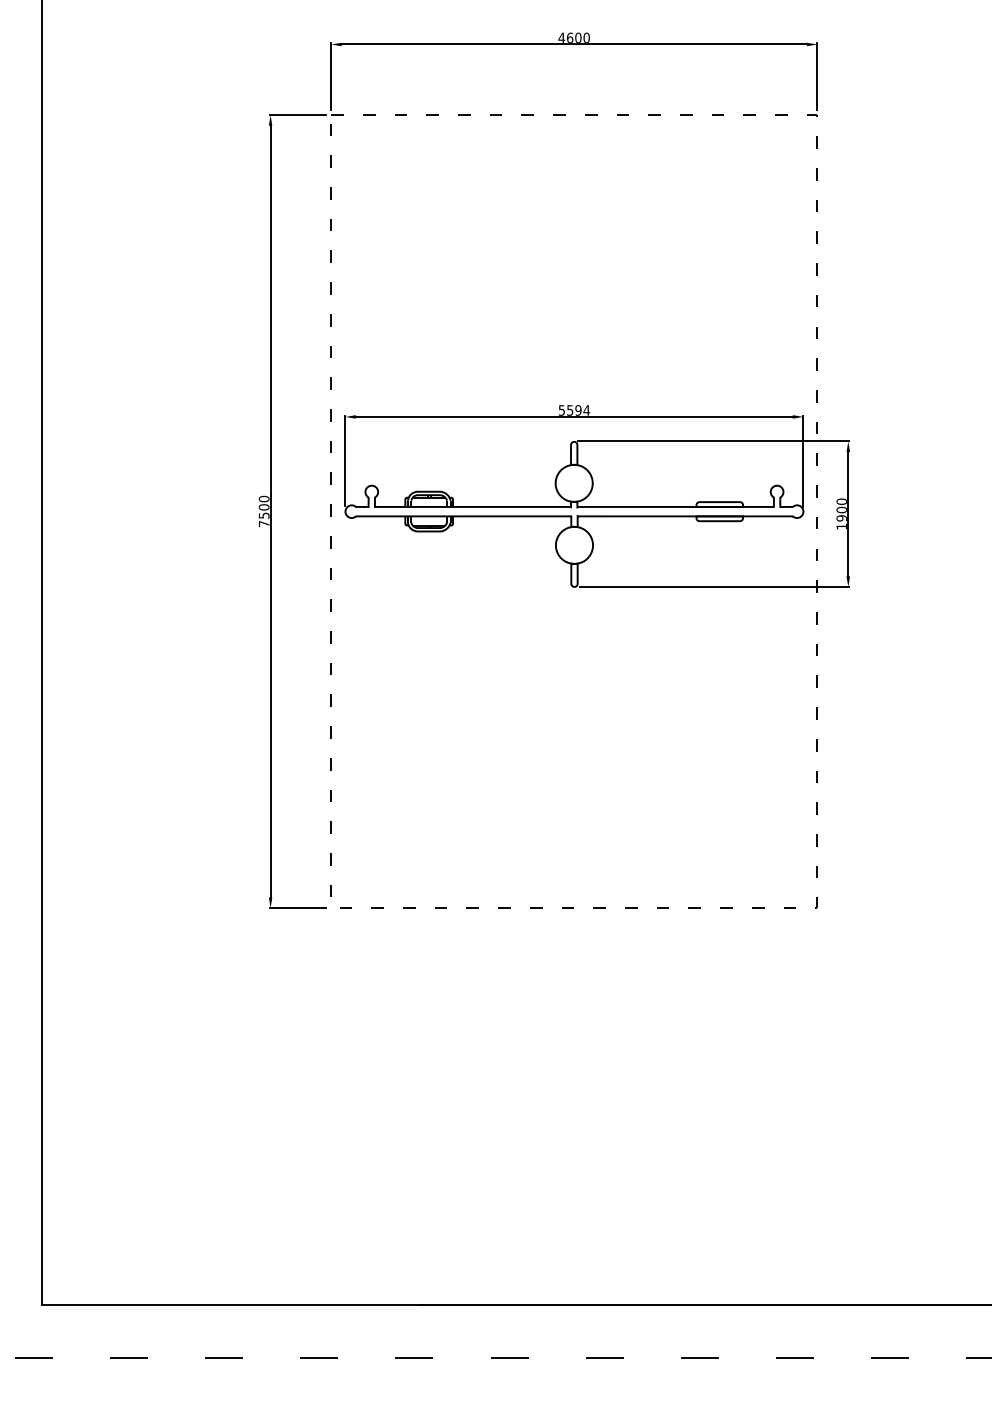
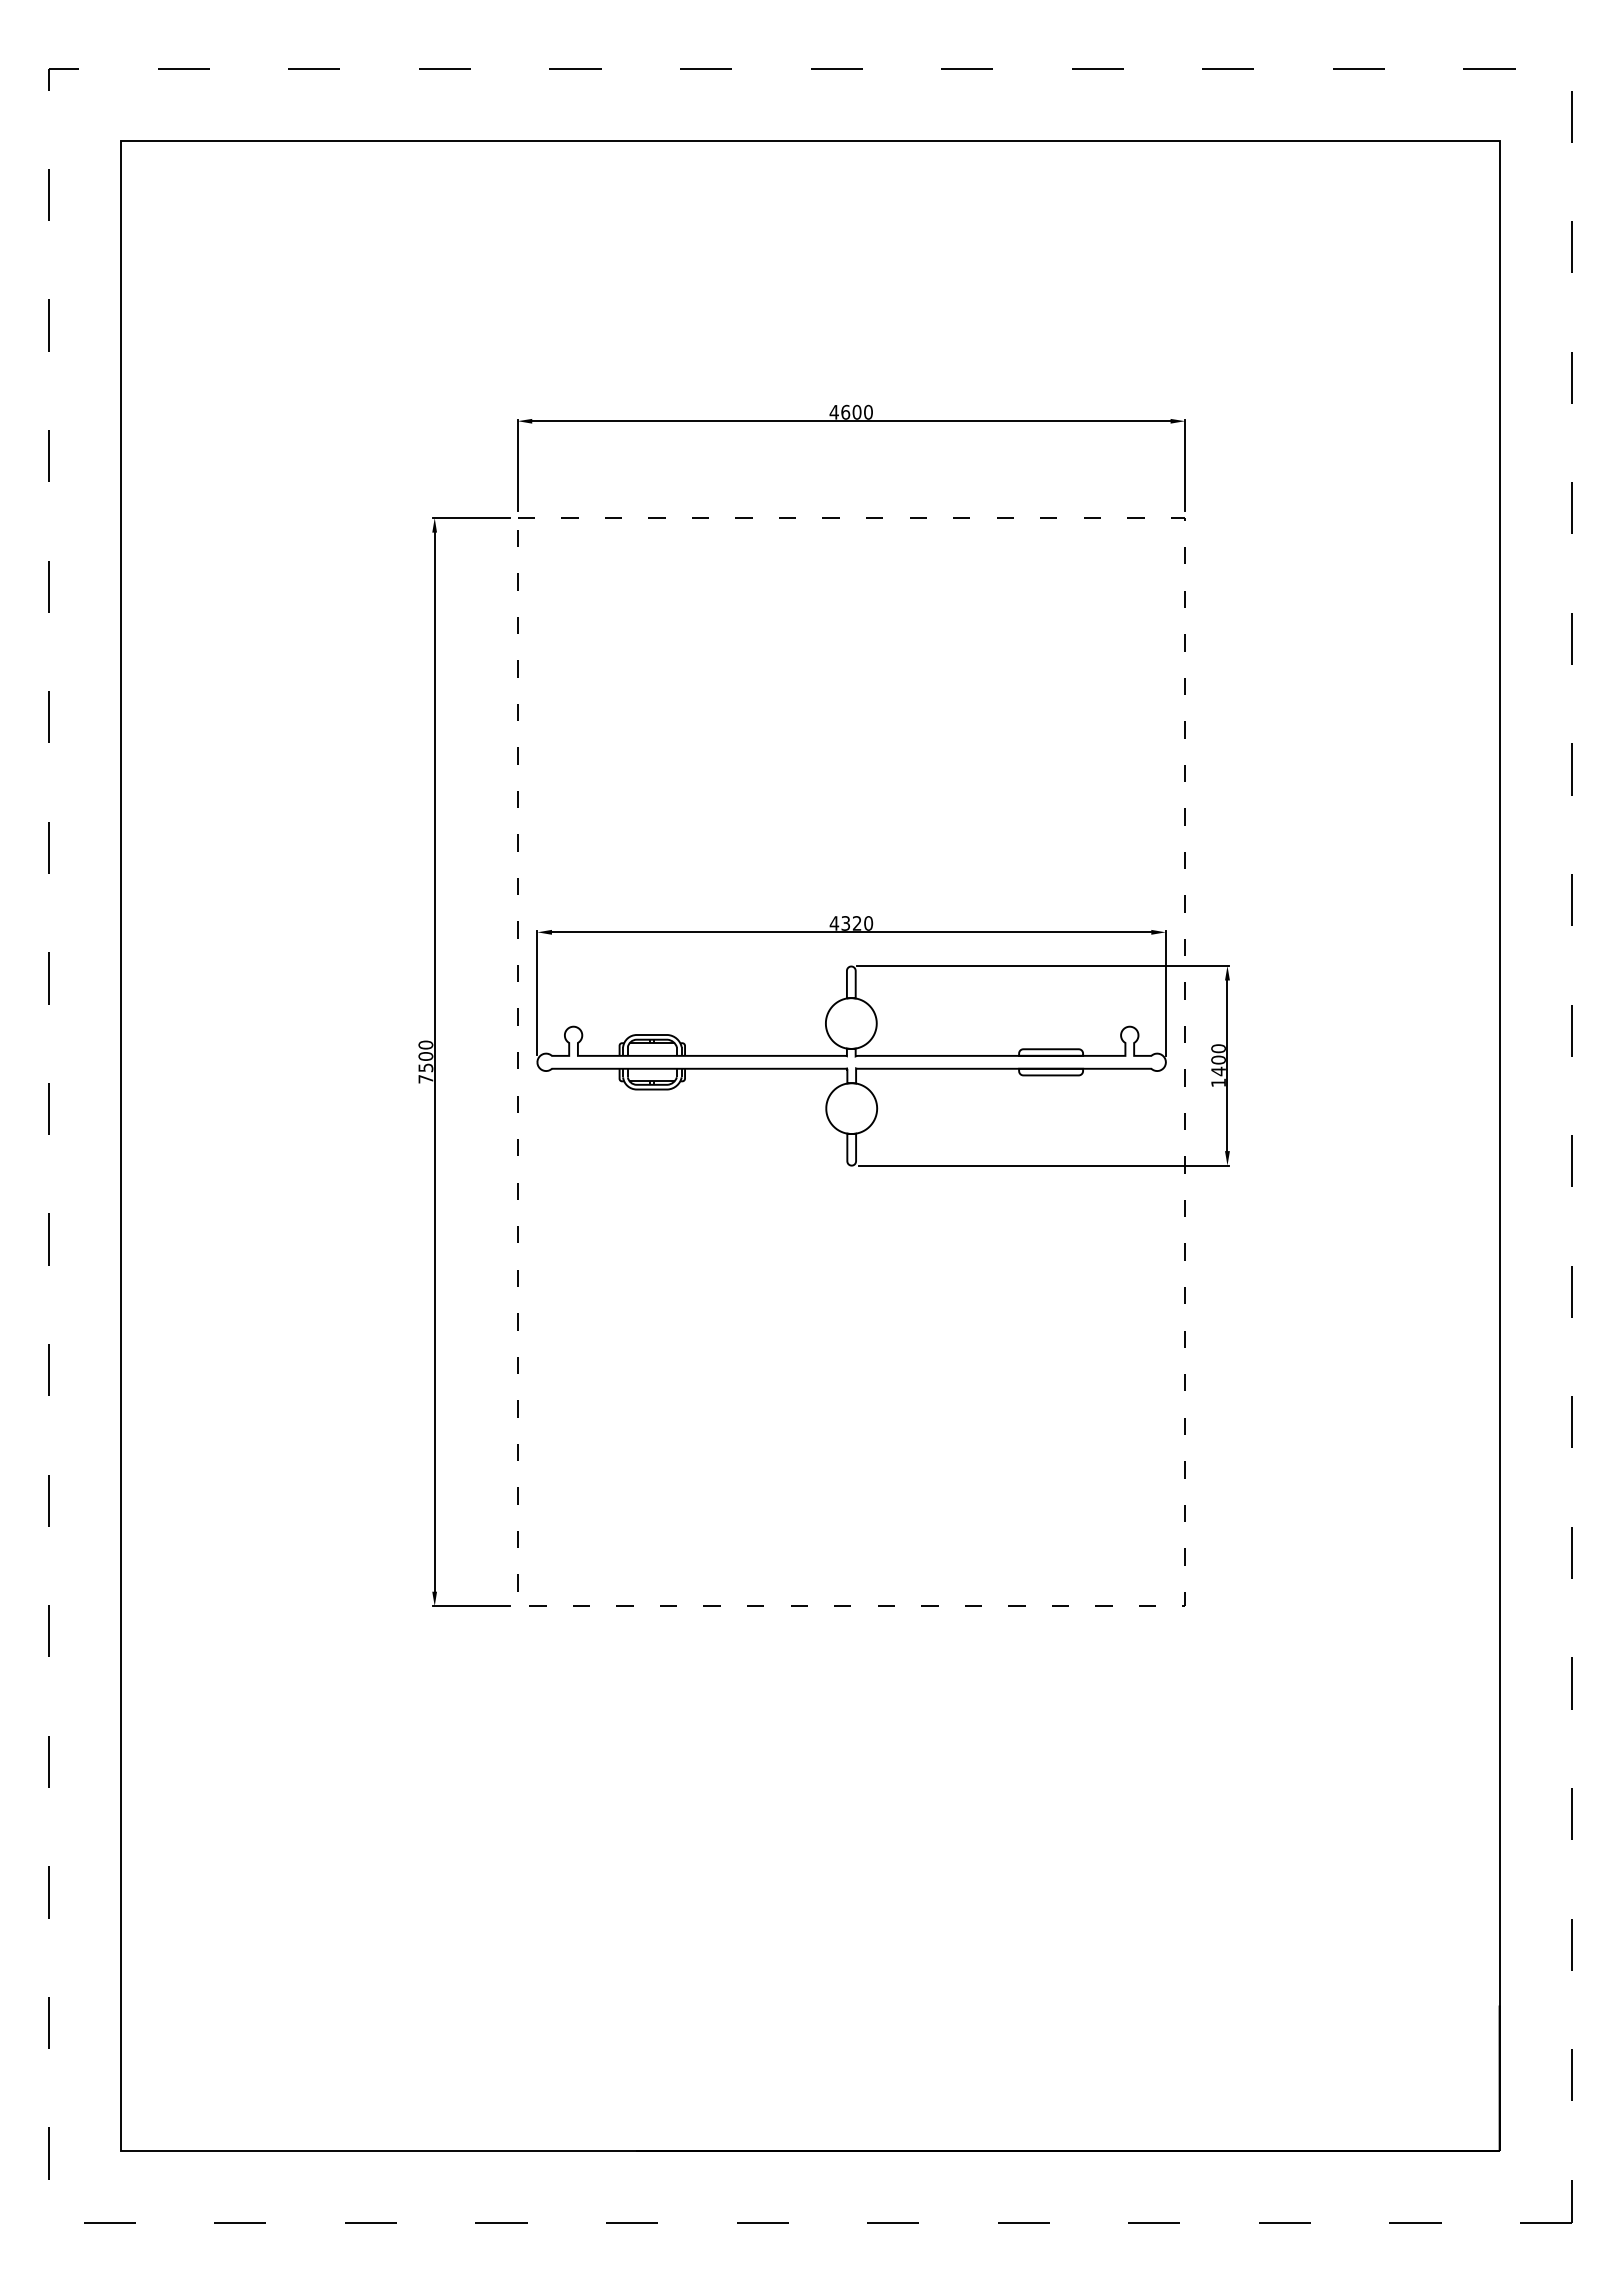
text: (574, 410) -> (851, 923), 5594 -> 4320
text: (841, 518) -> (1218, 1071), 1900 -> 1400

